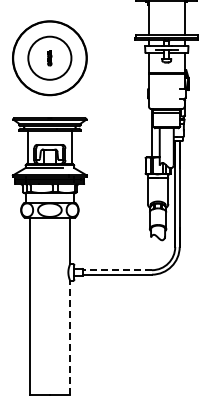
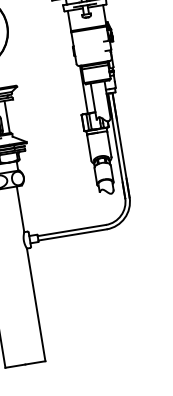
line: (117, 270) -> (72, 230), dashed -> solid
line: (70, 337) -> (36, 304), dashed -> solid

